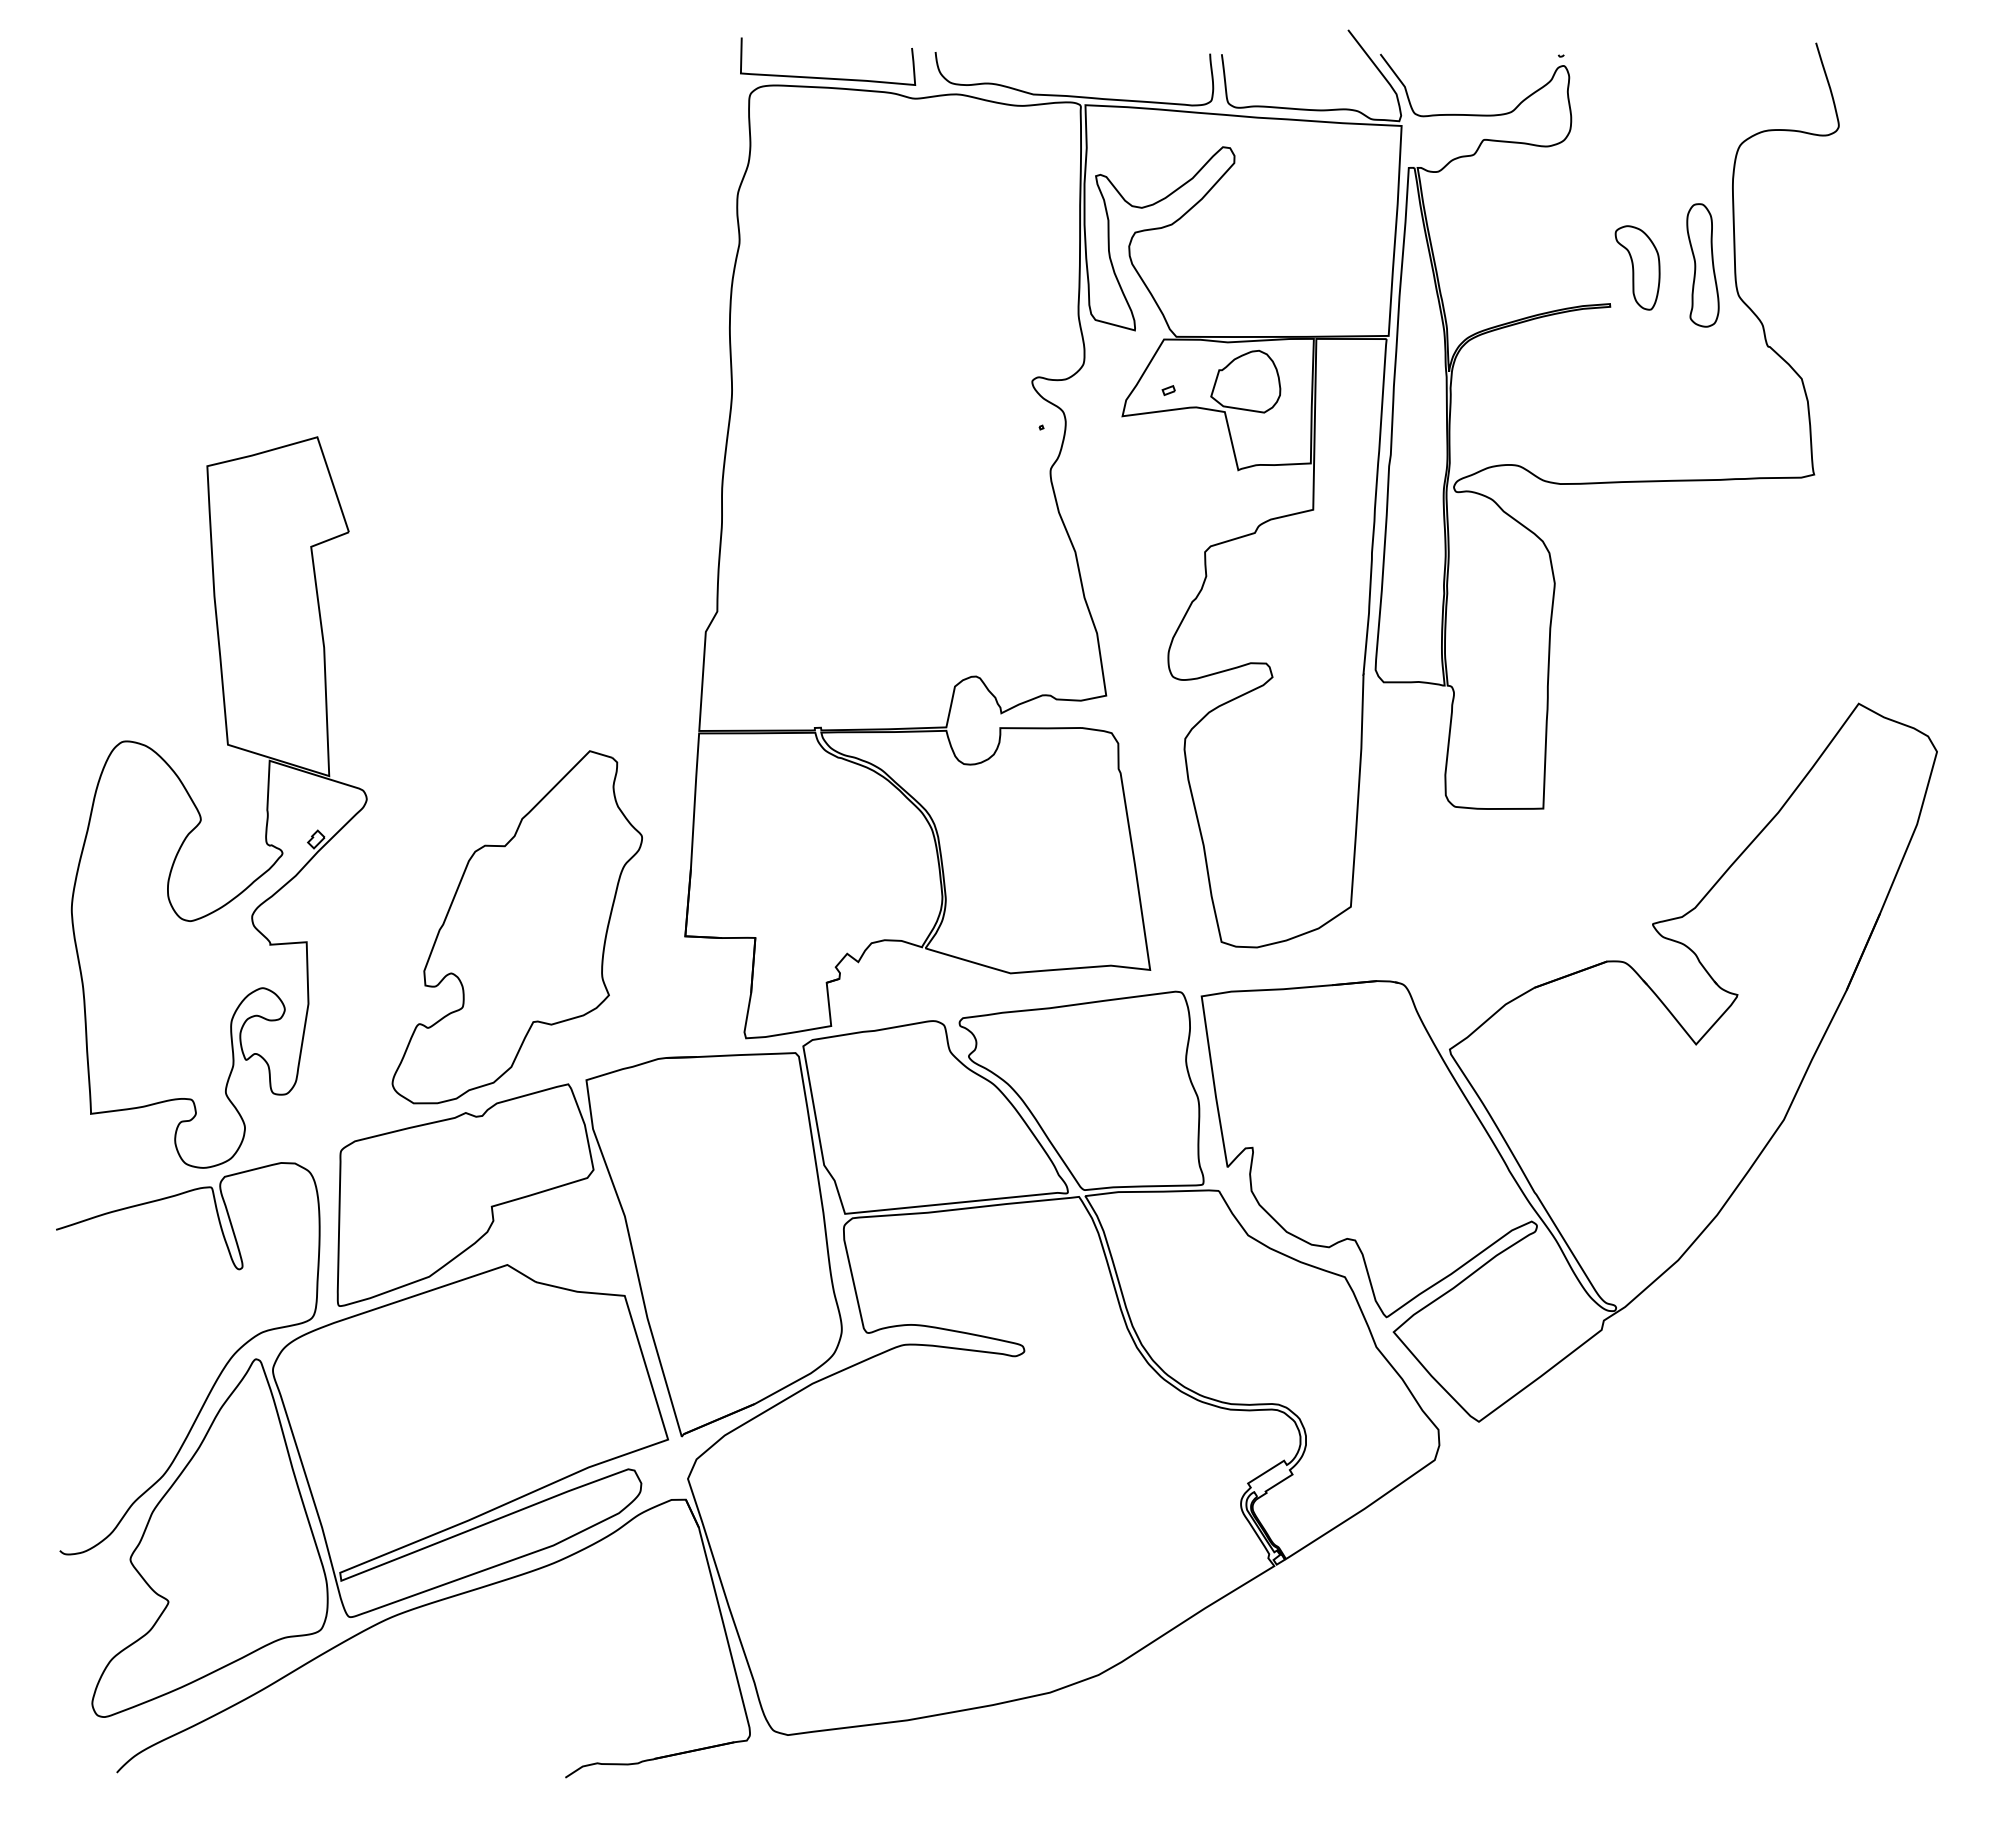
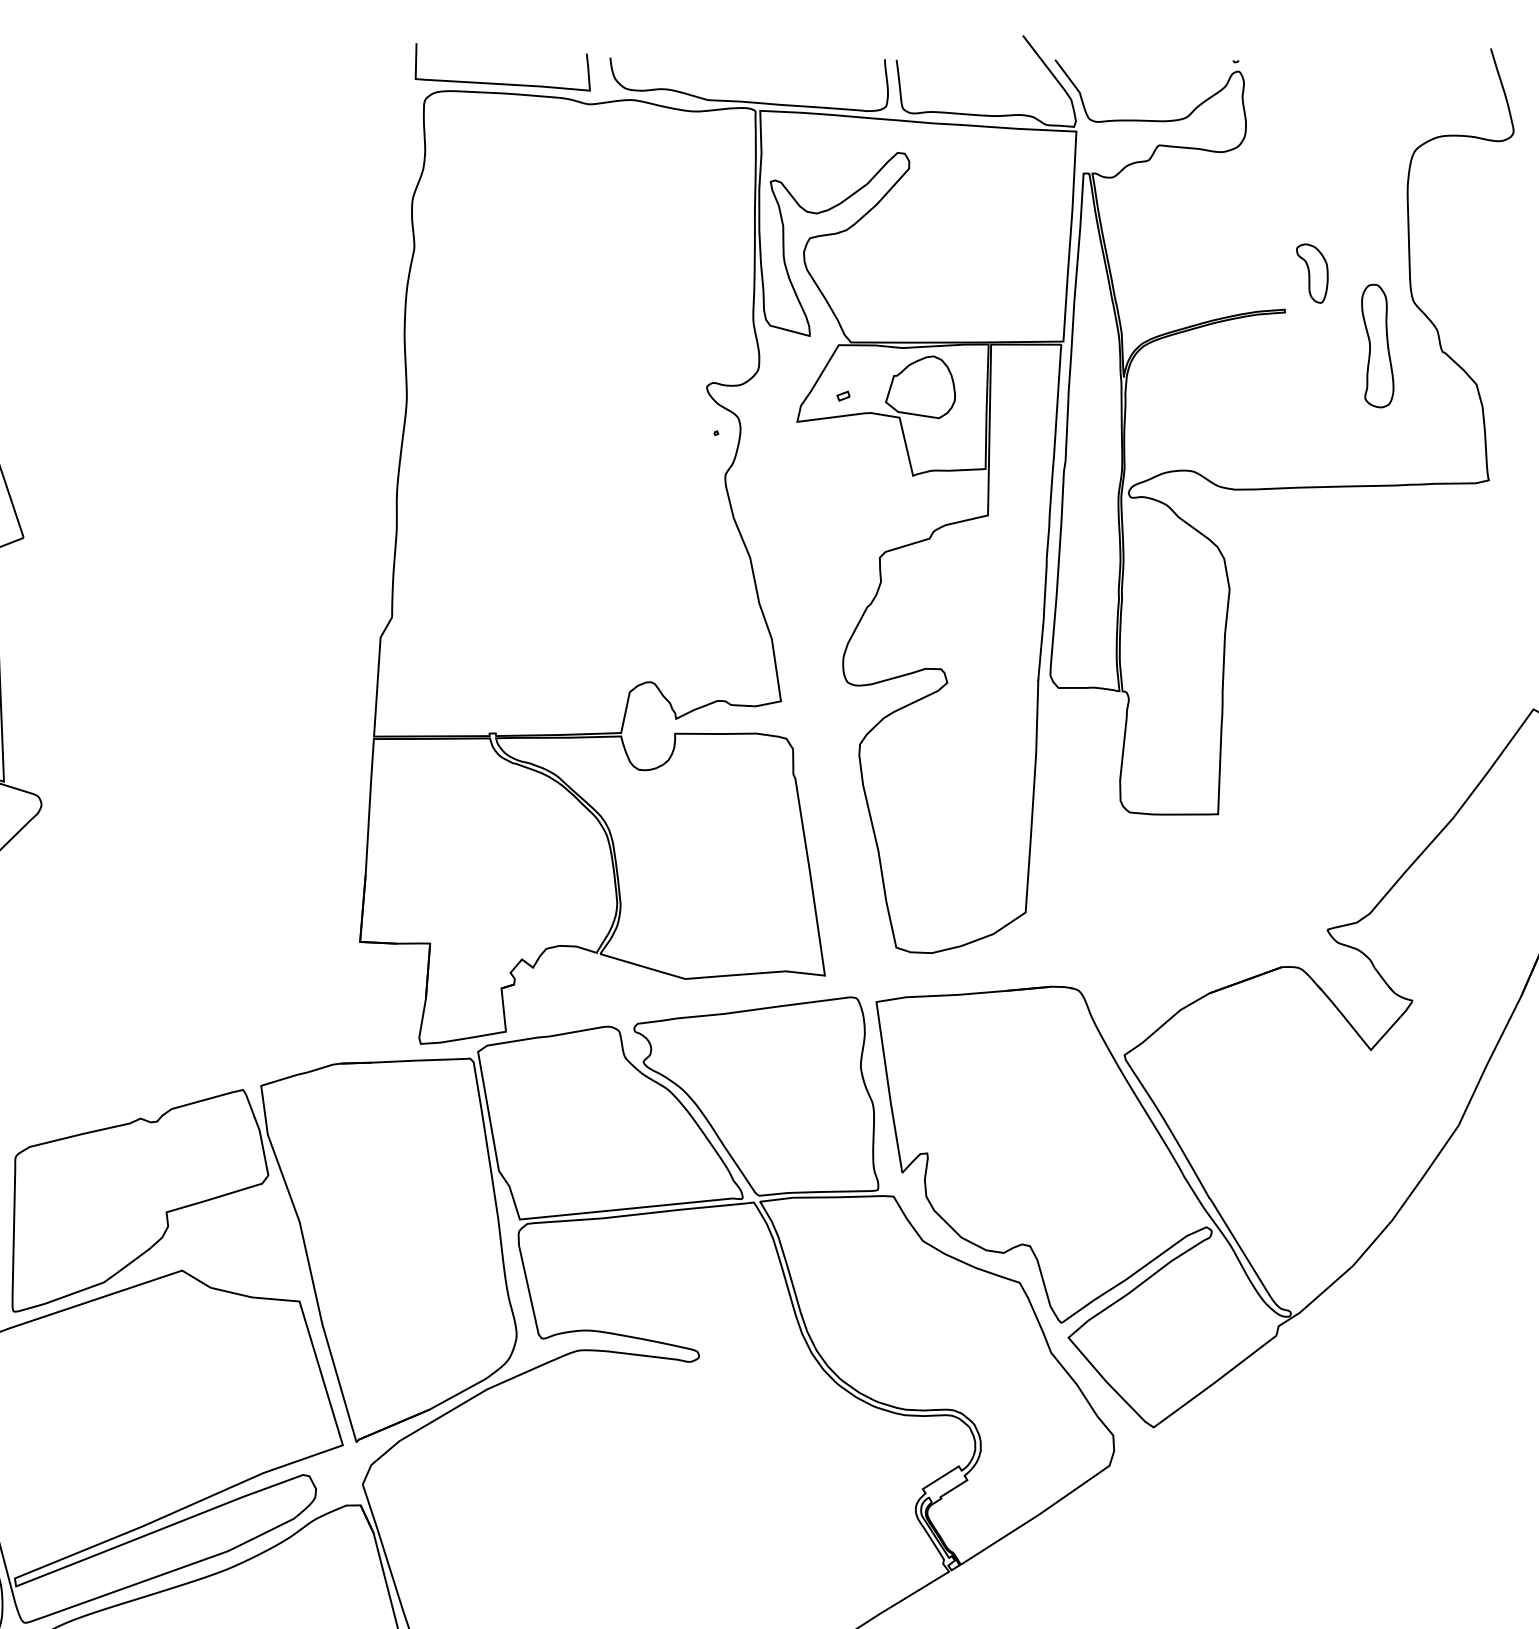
part: (1702, 265) -> (1377, 346), moved
part: (1637, 267) -> (1312, 273), size x0.7
part: (516, 927) -> (191, 933), removed

